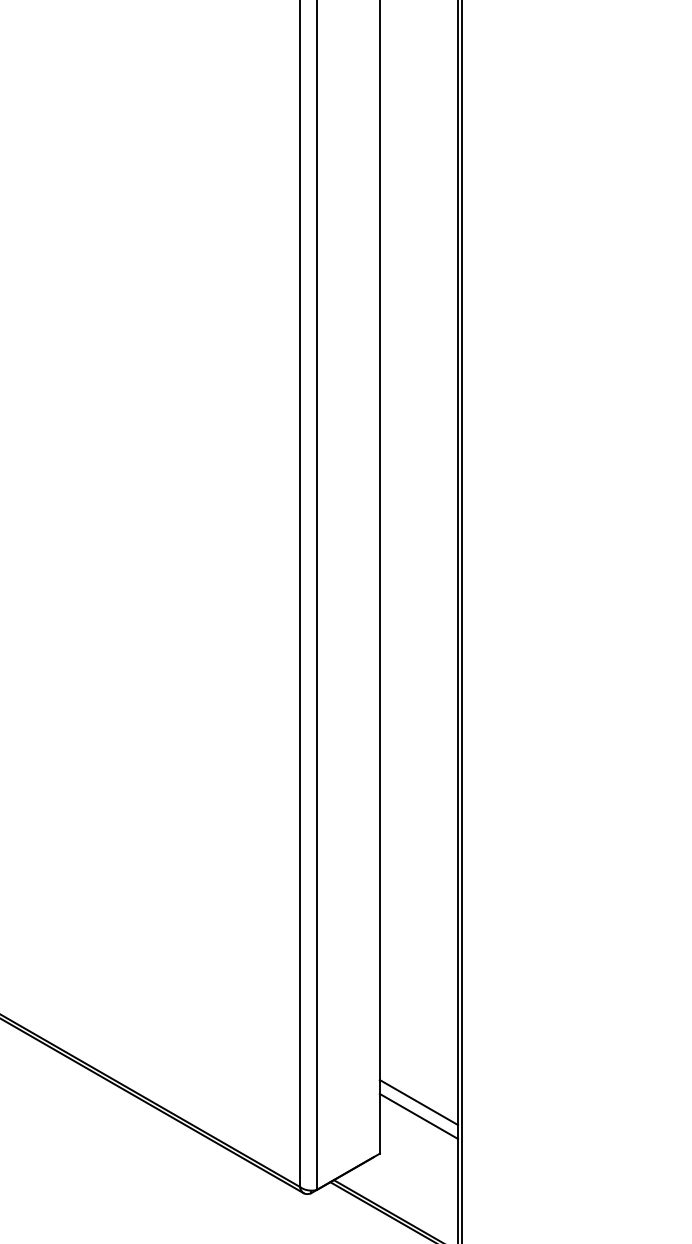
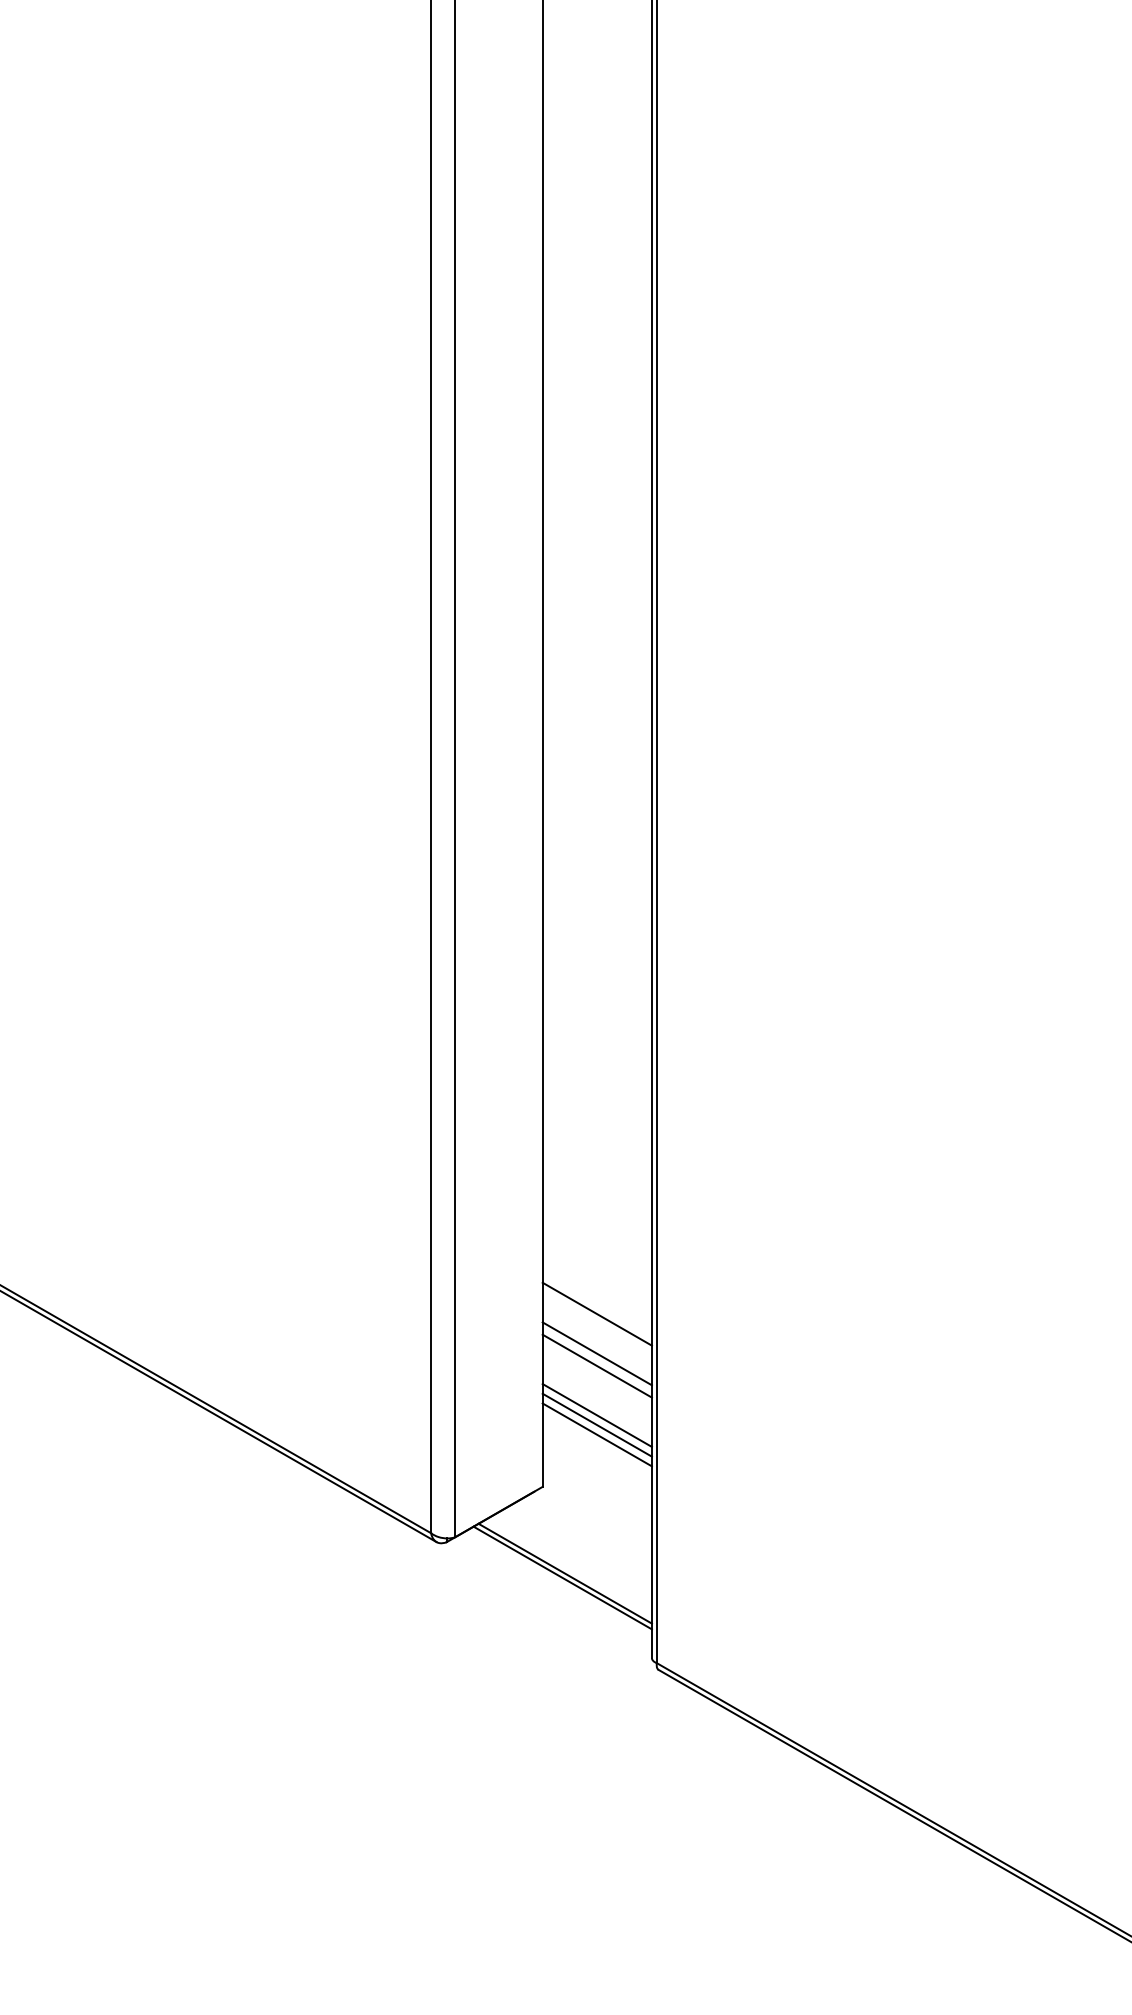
line: (418, 1029) -> (596, 1313), added
line: (418, 1058) -> (596, 1353), added
line: (418, 1066) -> (596, 1365), added
line: (418, 1109) -> (596, 1424), added

